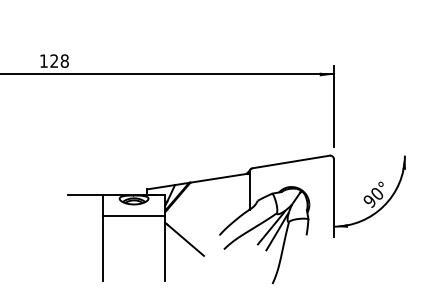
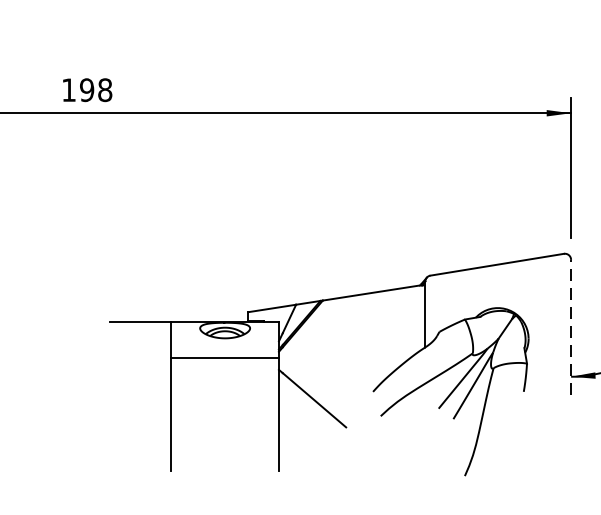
text: (54, 60) -> (87, 89), 128 -> 198
line: (333, 197) -> (570, 326), solid -> dashed

